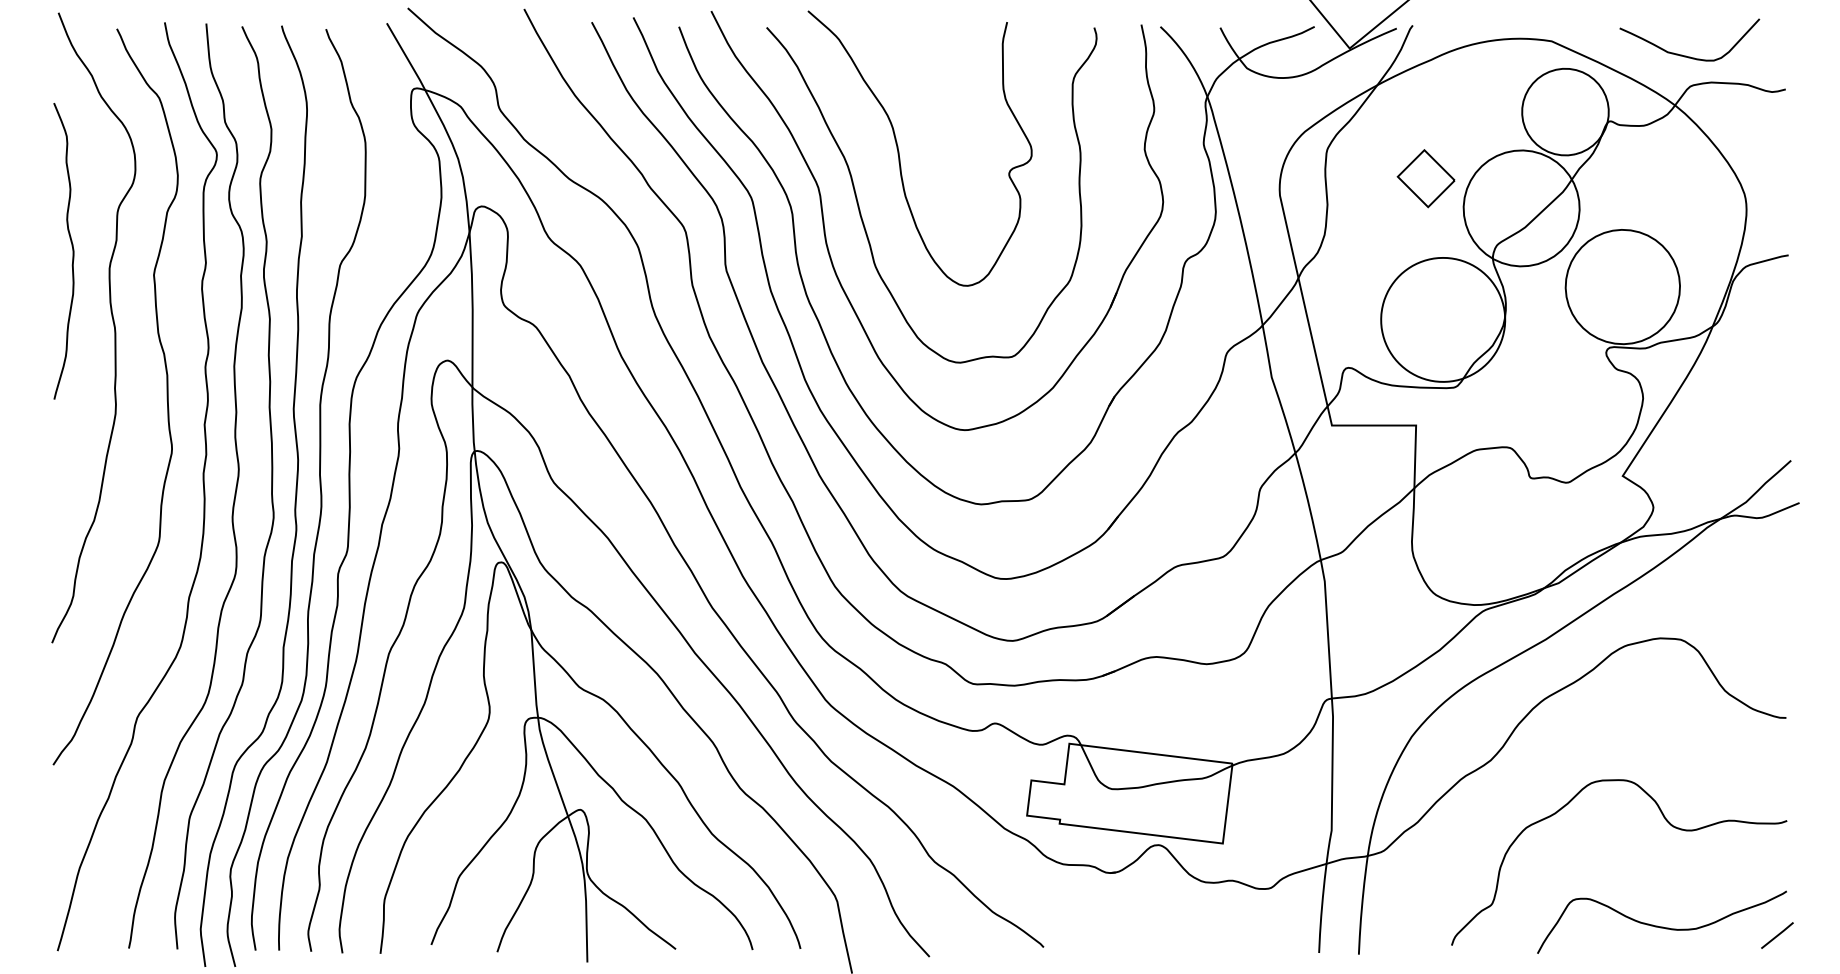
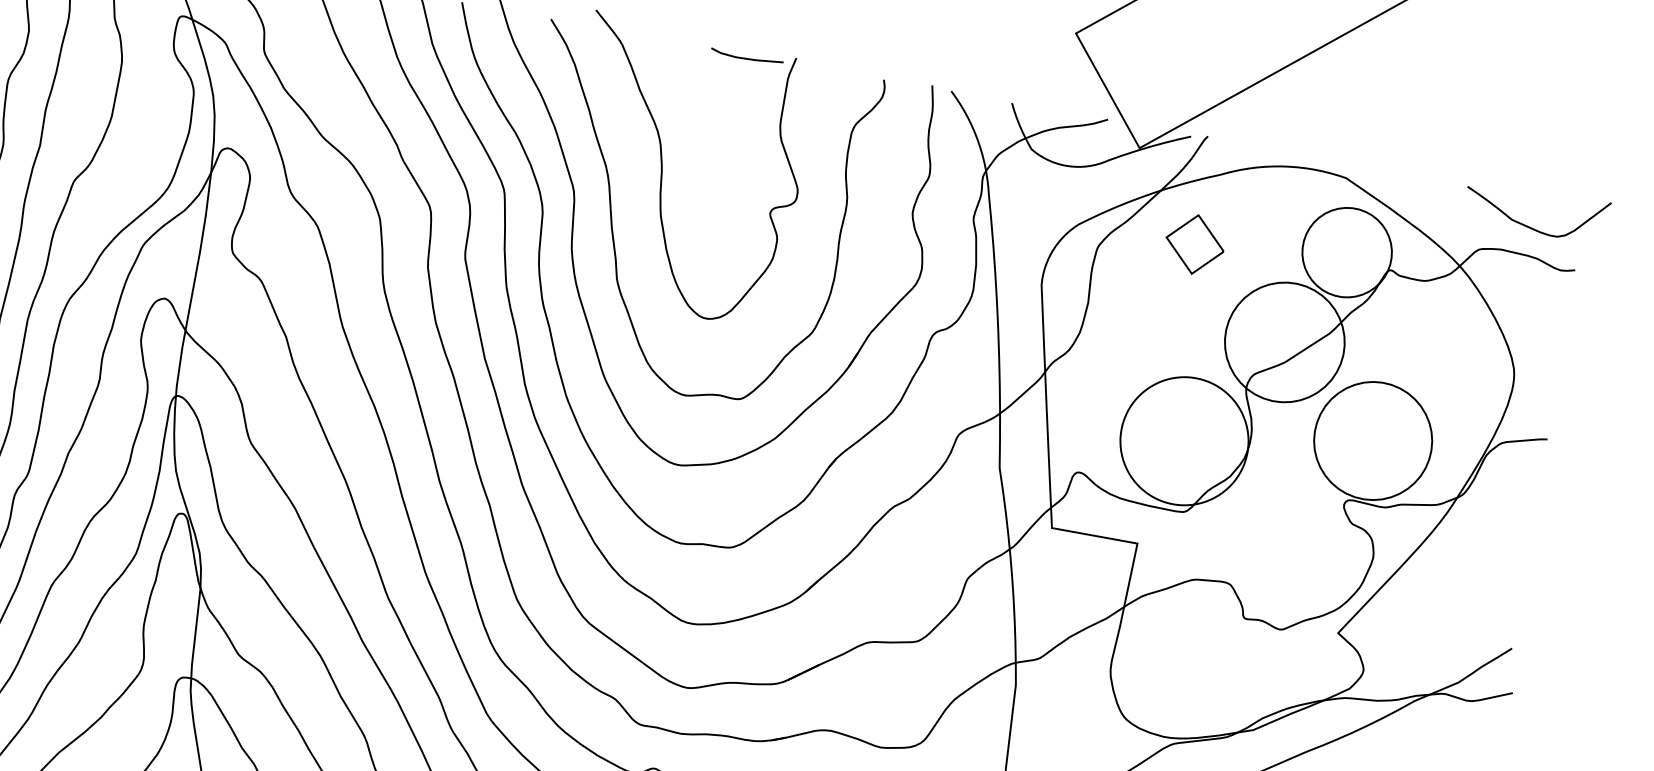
line: (959, 30) -> (746, 57), added
curve: (1686, 55) -> (1530, 226), moved
part: (1425, 178) -> (1194, 244), moved

